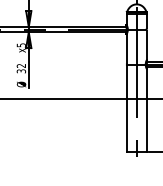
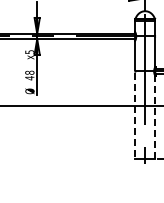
text: (21, 68) -> (29, 75), 32 -> 48
line: (127, 109) -> (135, 116), solid -> dashed
line: (147, 109) -> (155, 116), solid -> dashed

